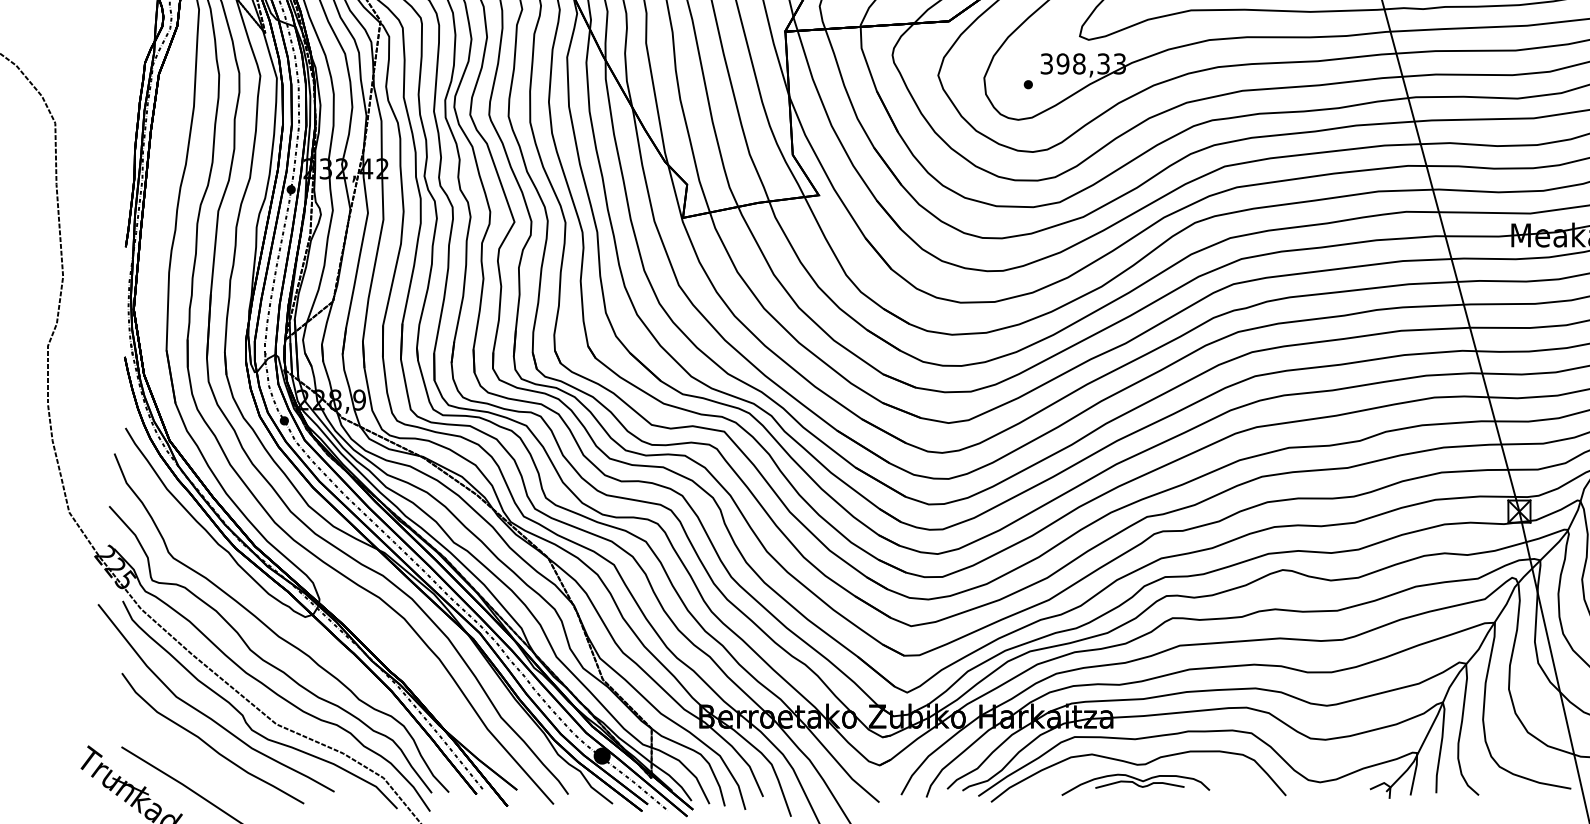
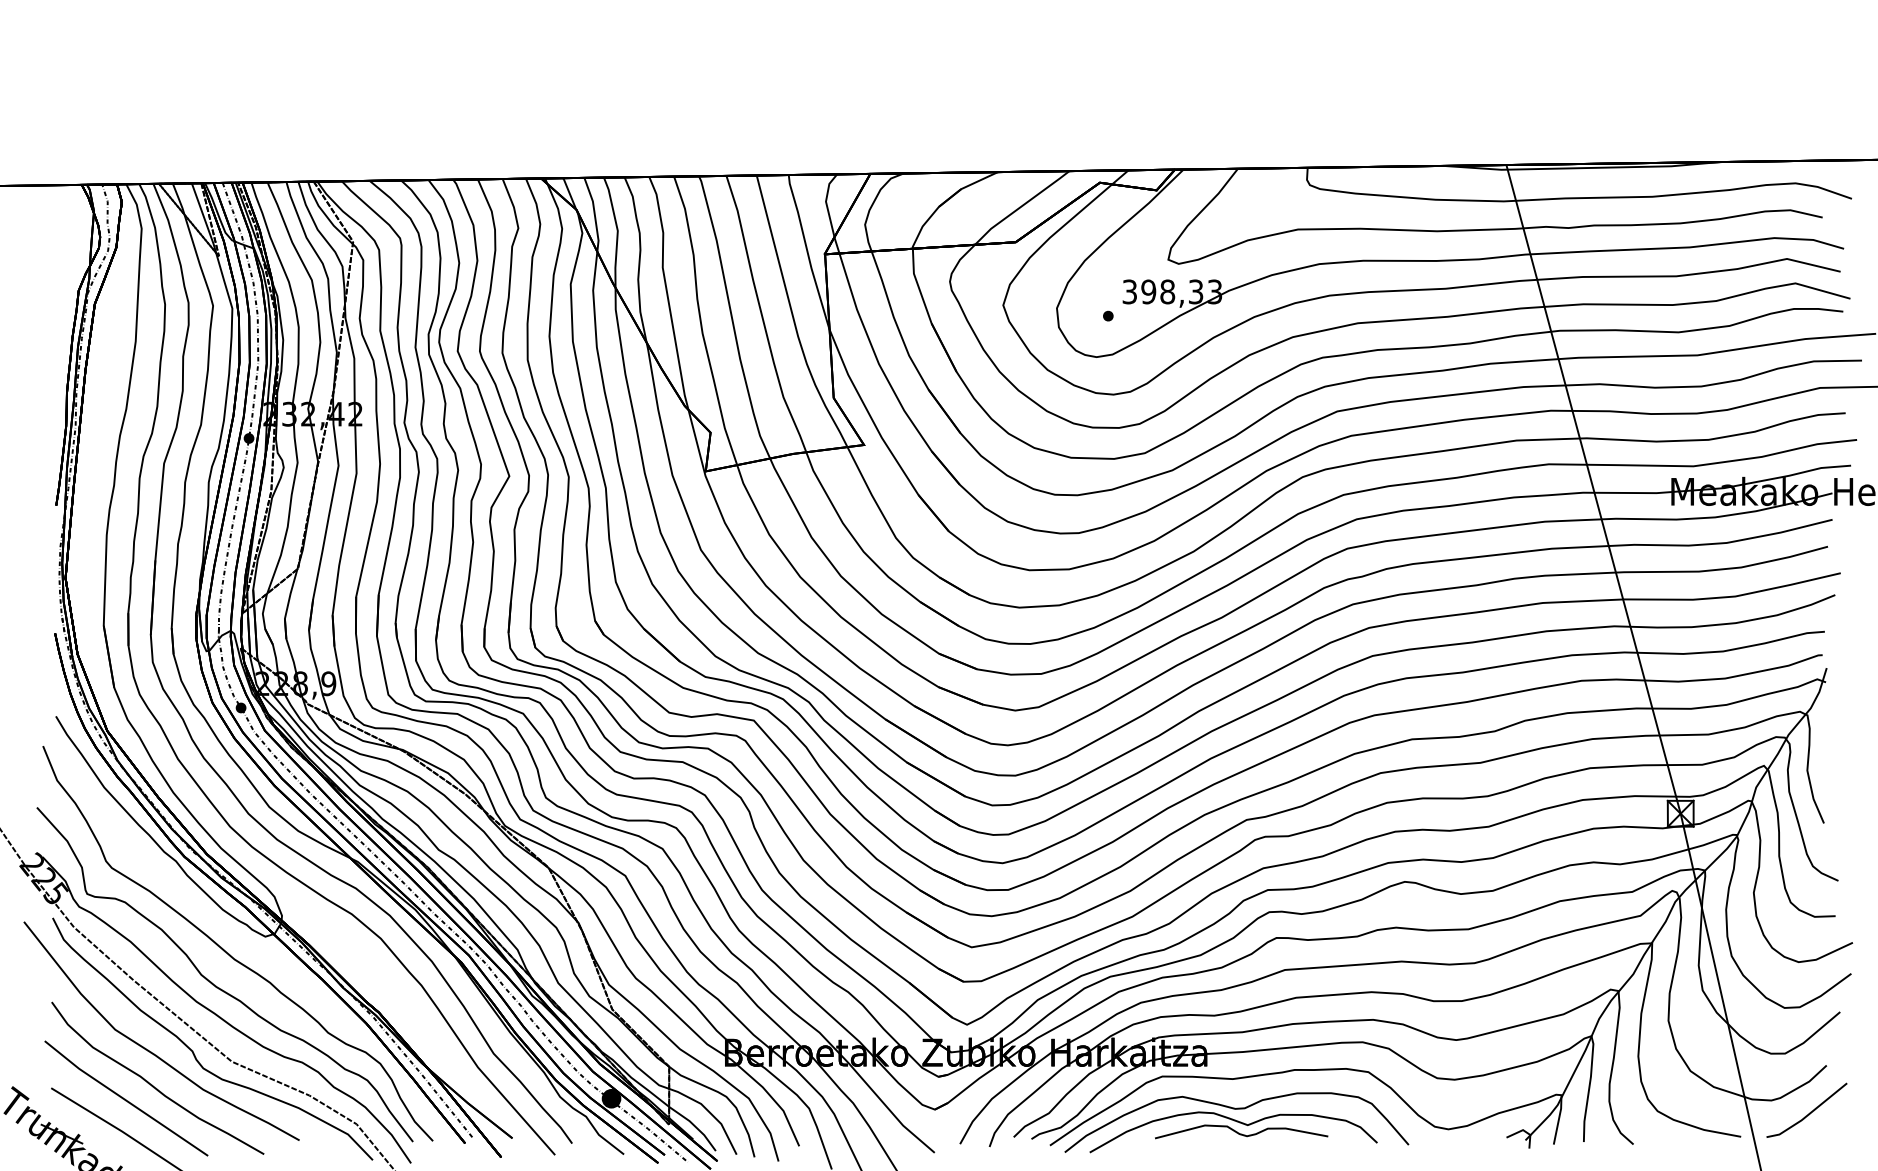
line: (185, 755) -> (125, 1098), added
part: (1135, 785) -> (1233, 1132), size x1.67

